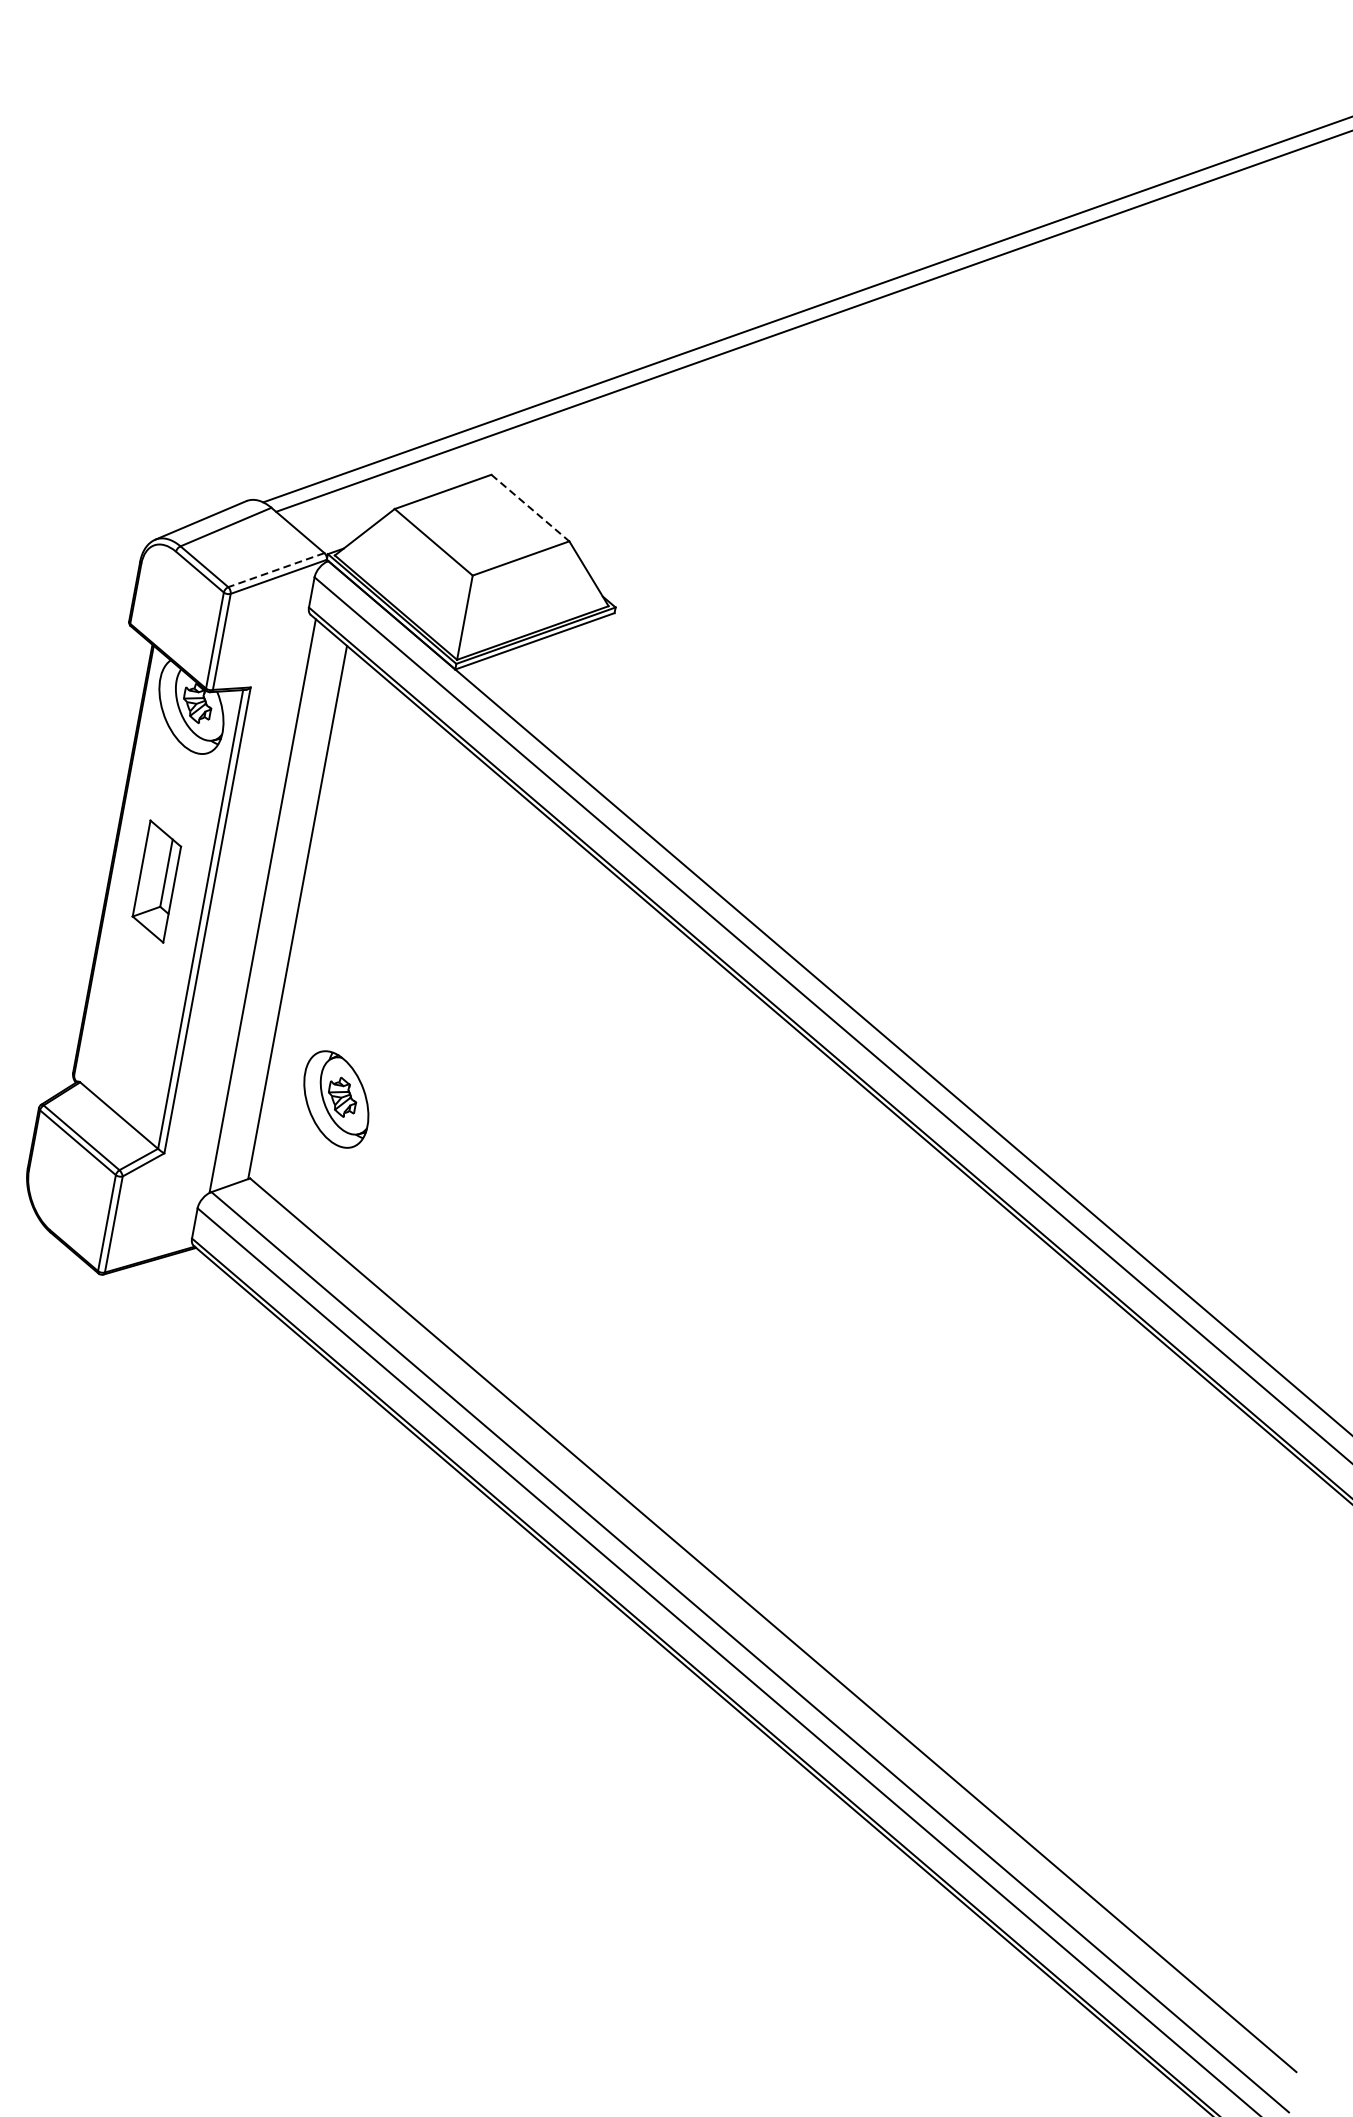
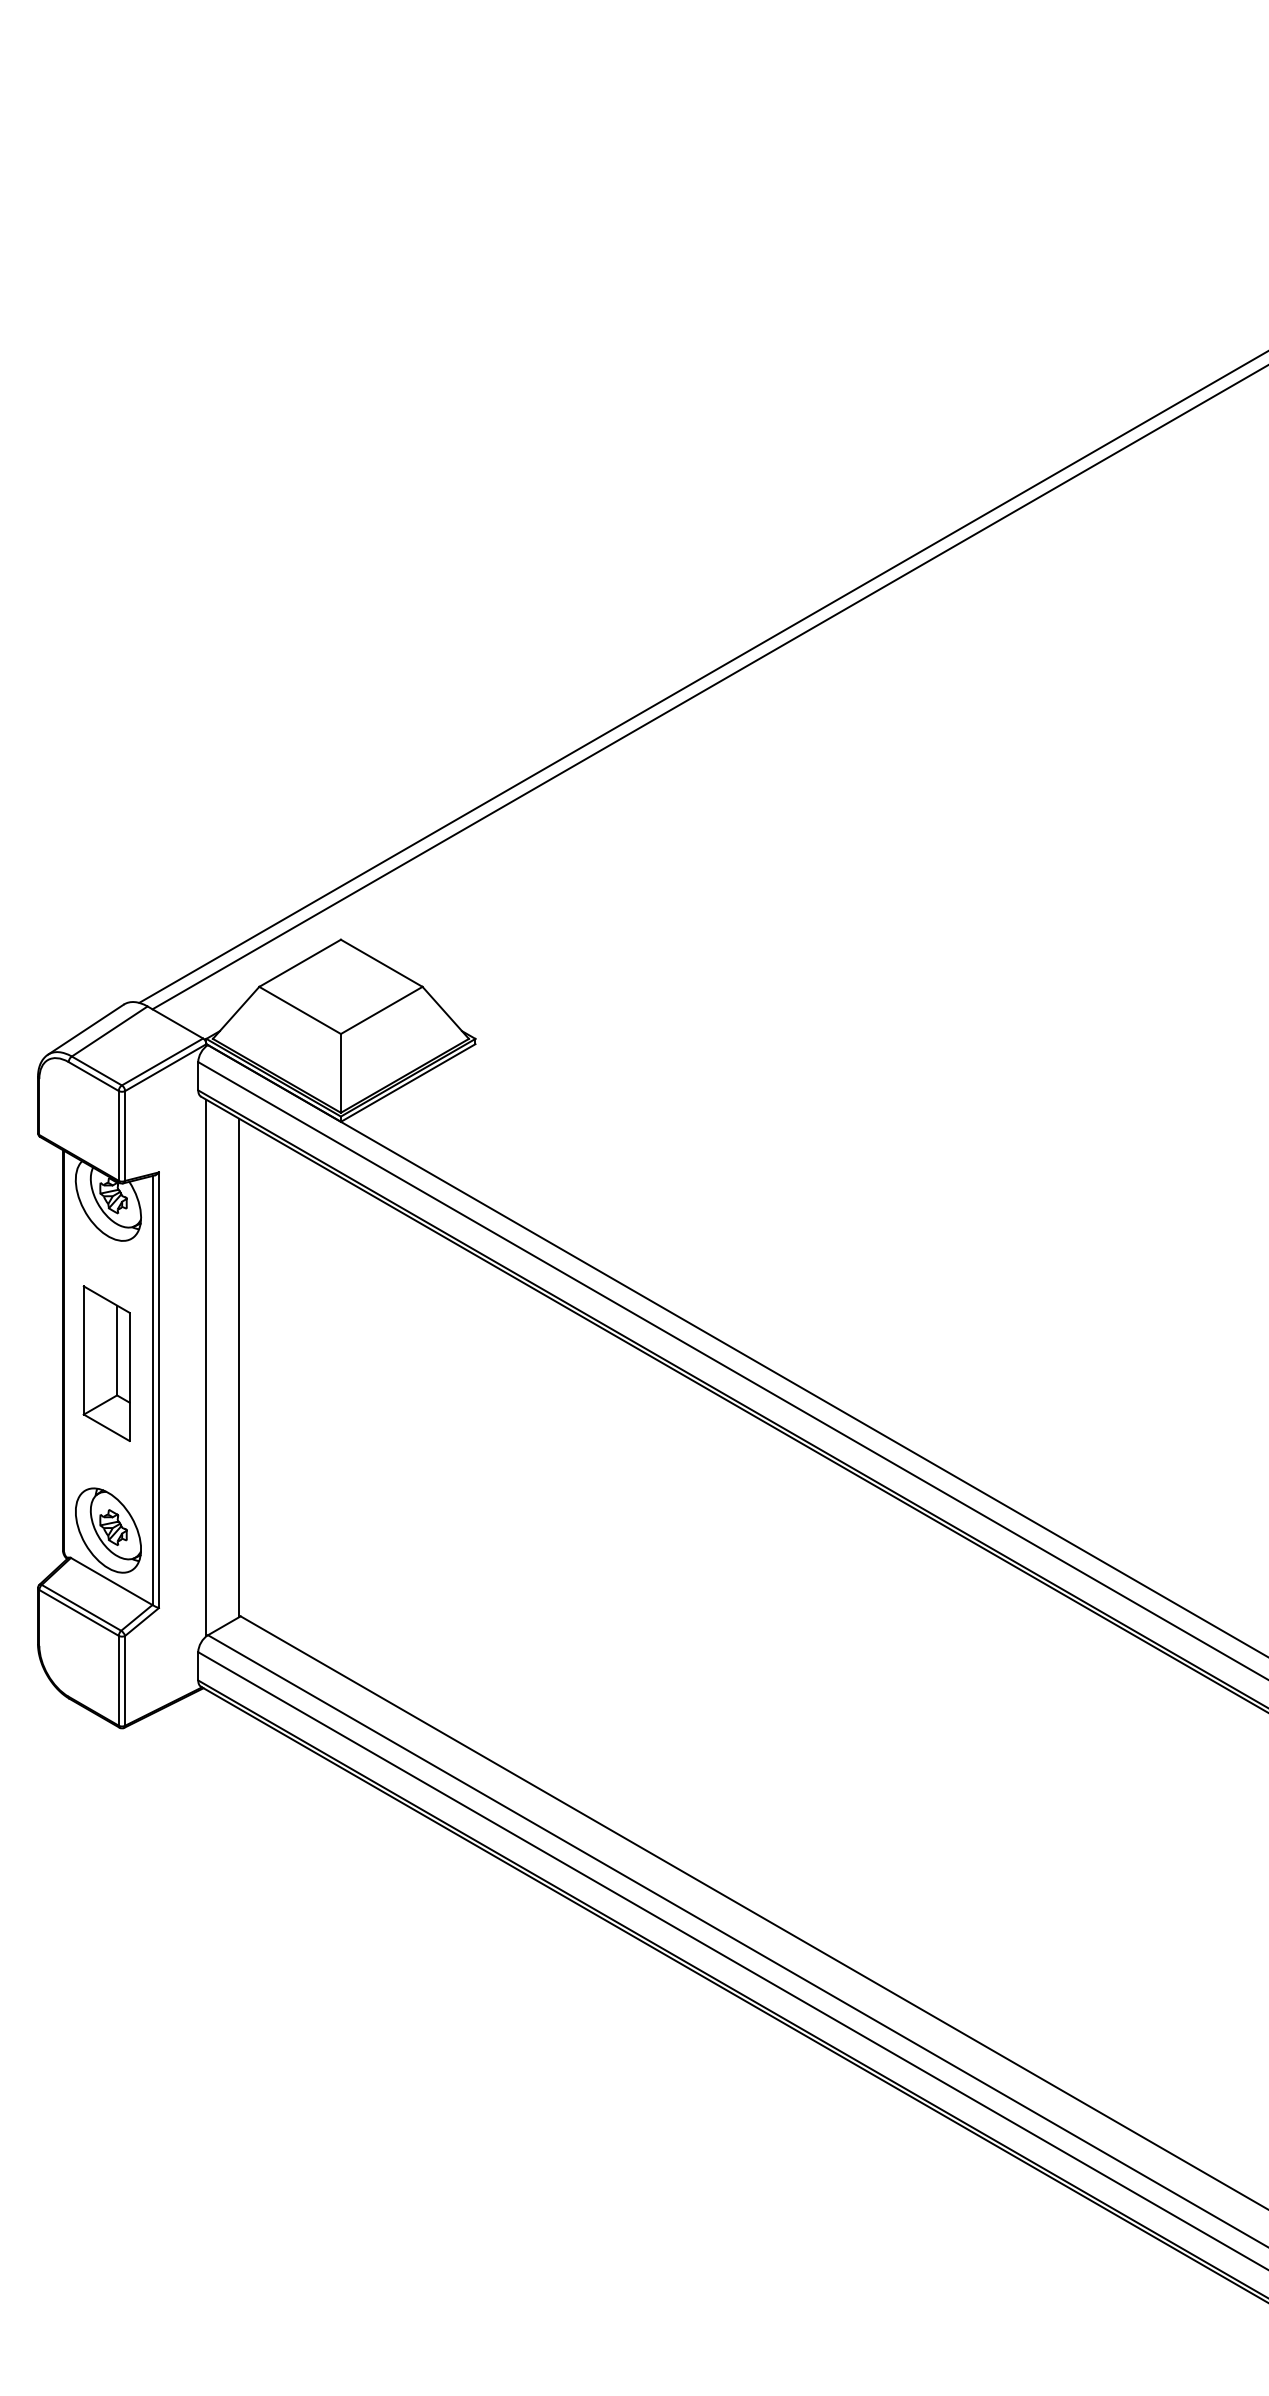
line: (531, 508) -> (382, 963), dashed -> solid
line: (276, 569) -> (162, 1061), dashed -> solid
part: (156, 881) -> (106, 1363), size x1.43
part: (336, 1099) -> (108, 1530), moved

